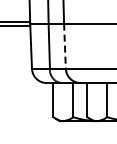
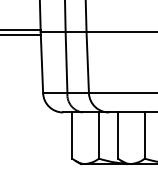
line: (64, 46) -> (87, 62), dashed -> solid

